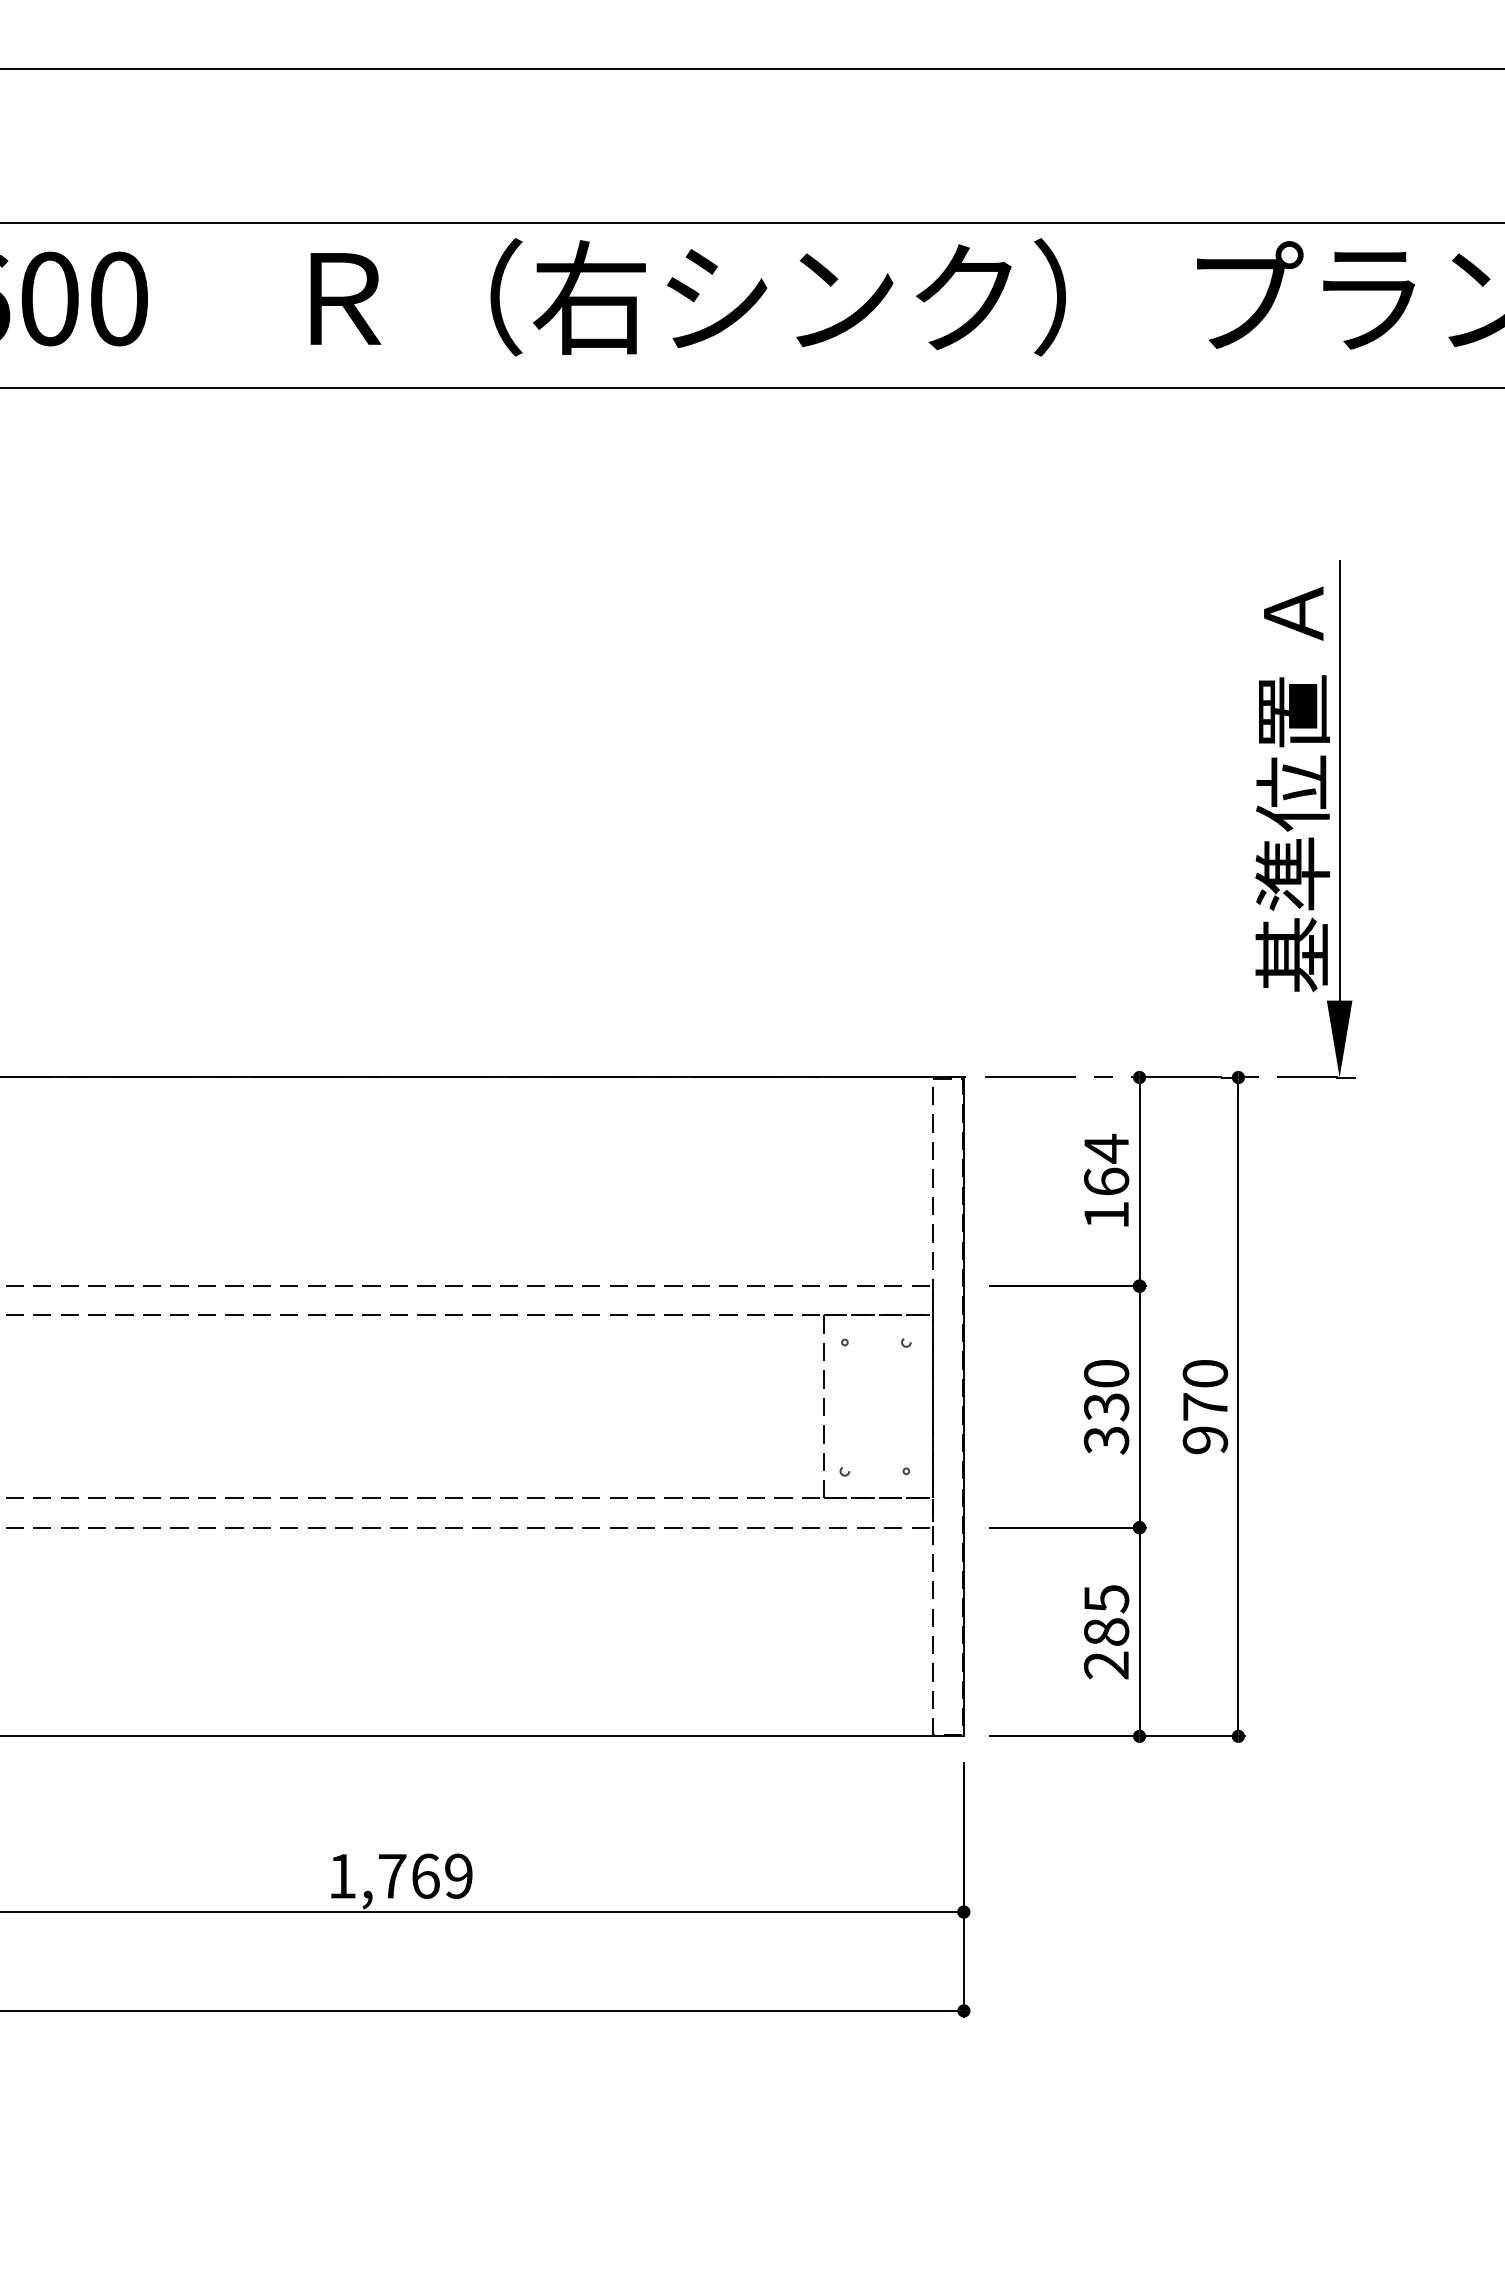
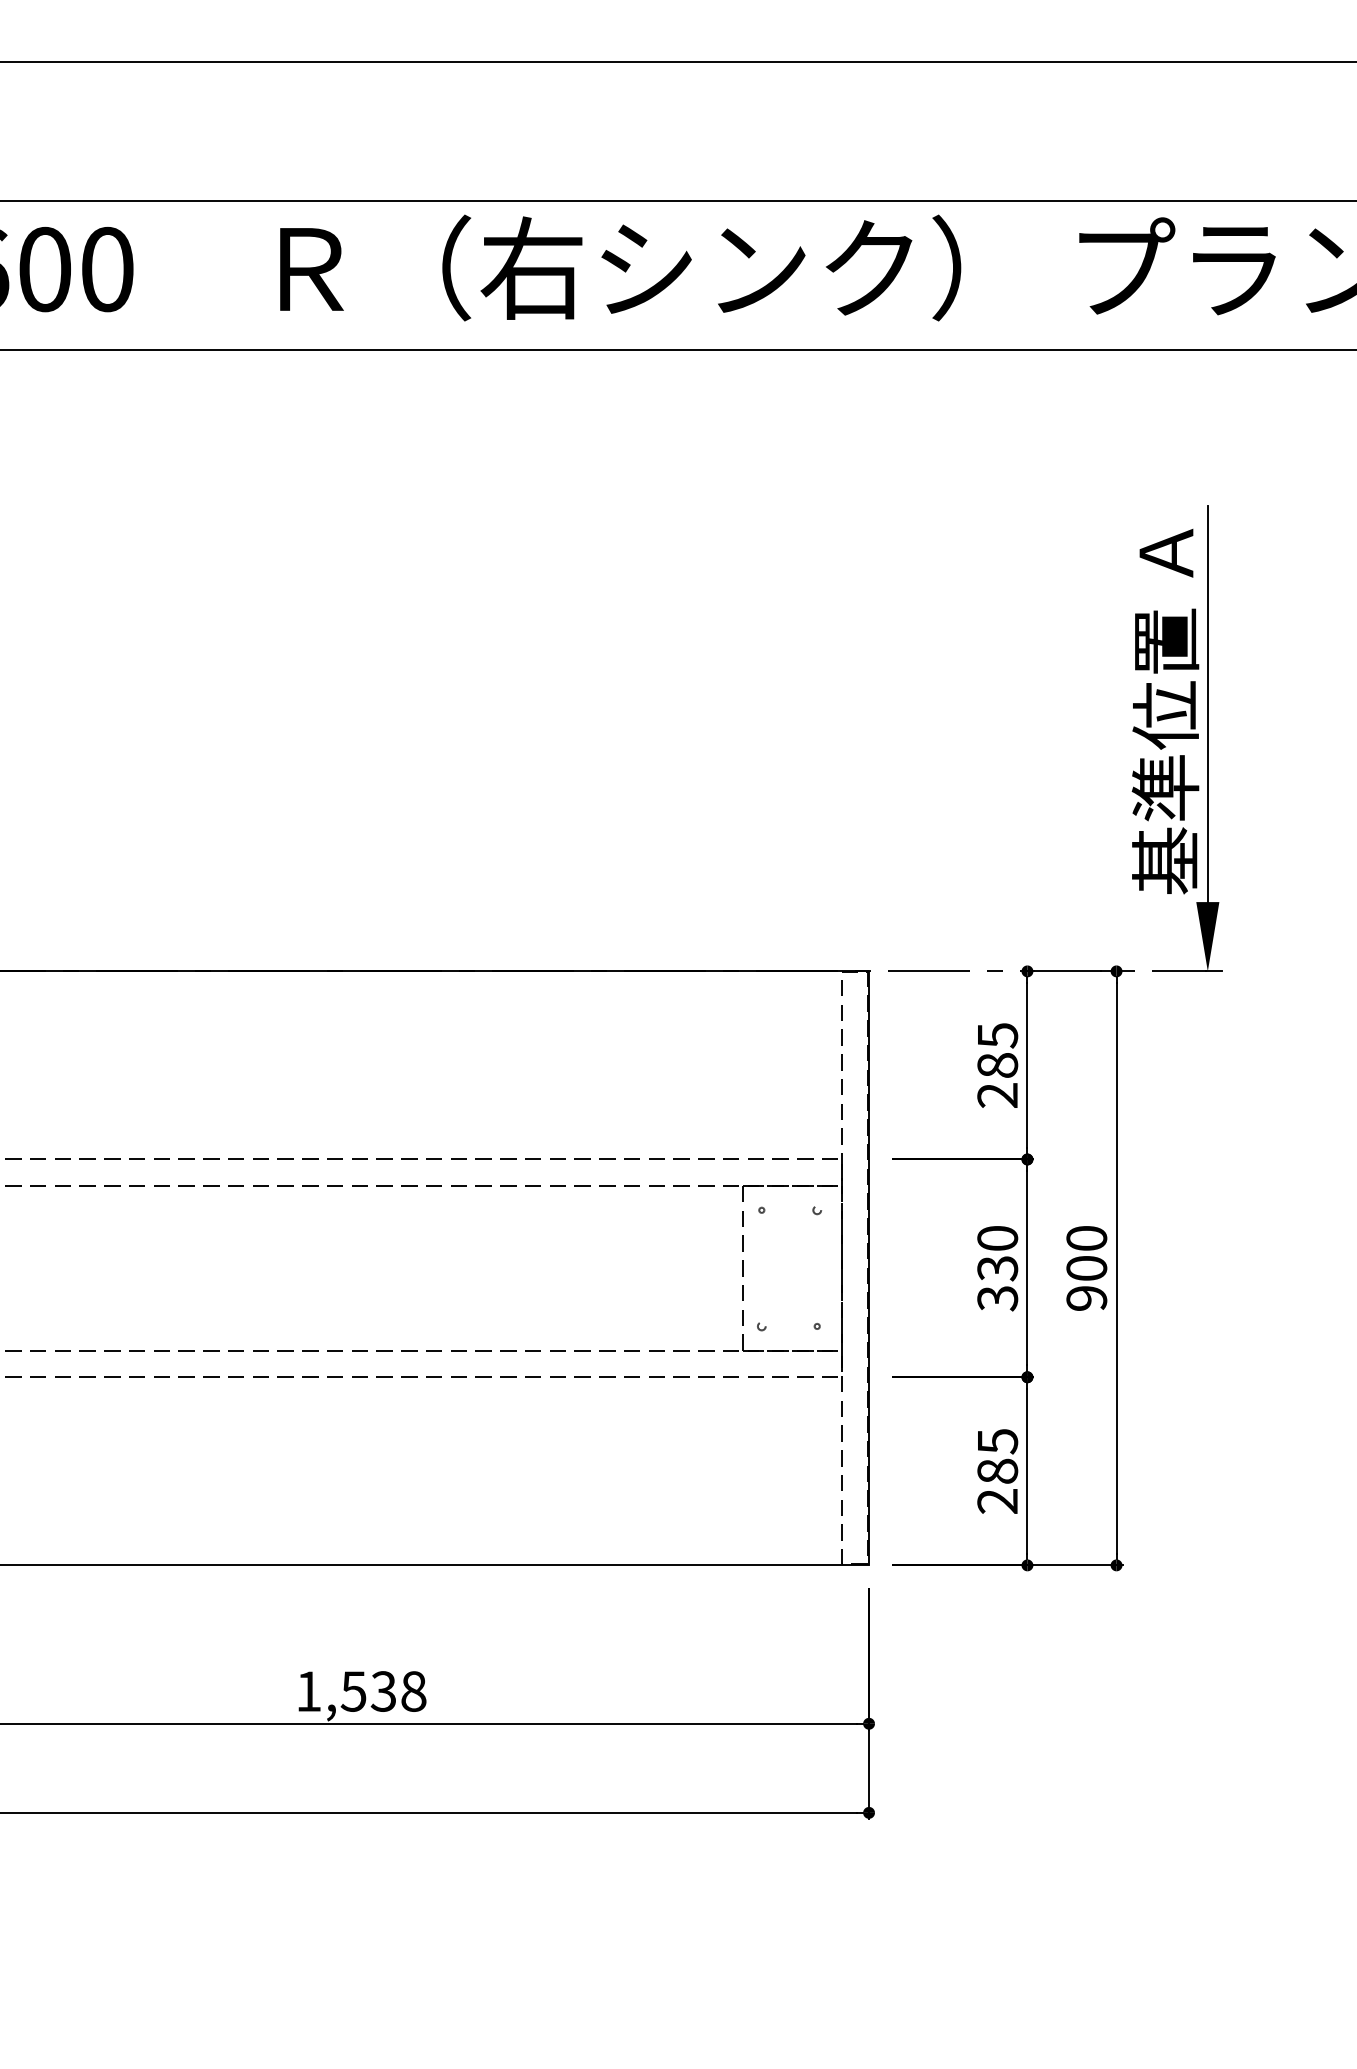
text: (1106, 1180) -> (997, 1064), 164 -> 285
text: (1205, 1407) -> (1086, 1268), 970 -> 900
text: (425, 1876) -> (383, 1691), 1,769 -> 1,538

